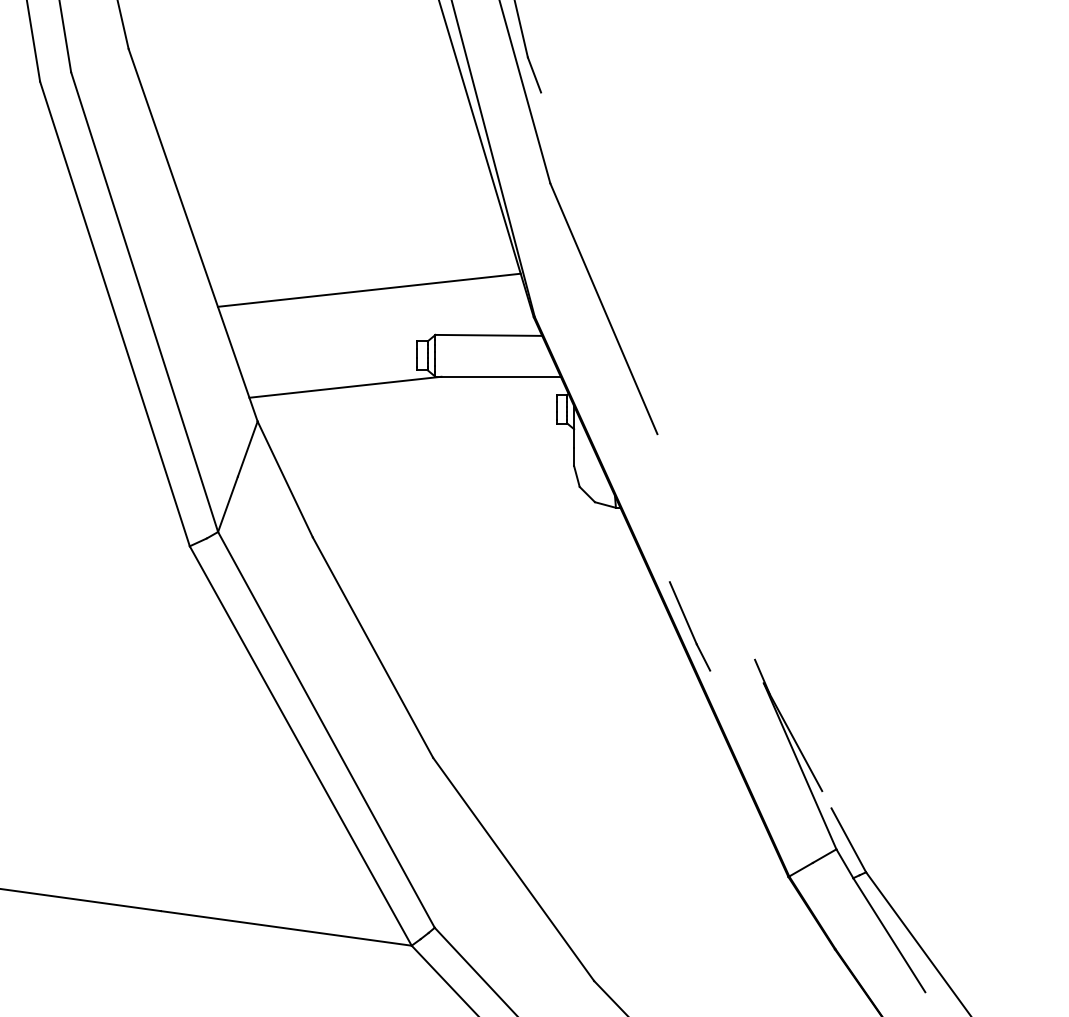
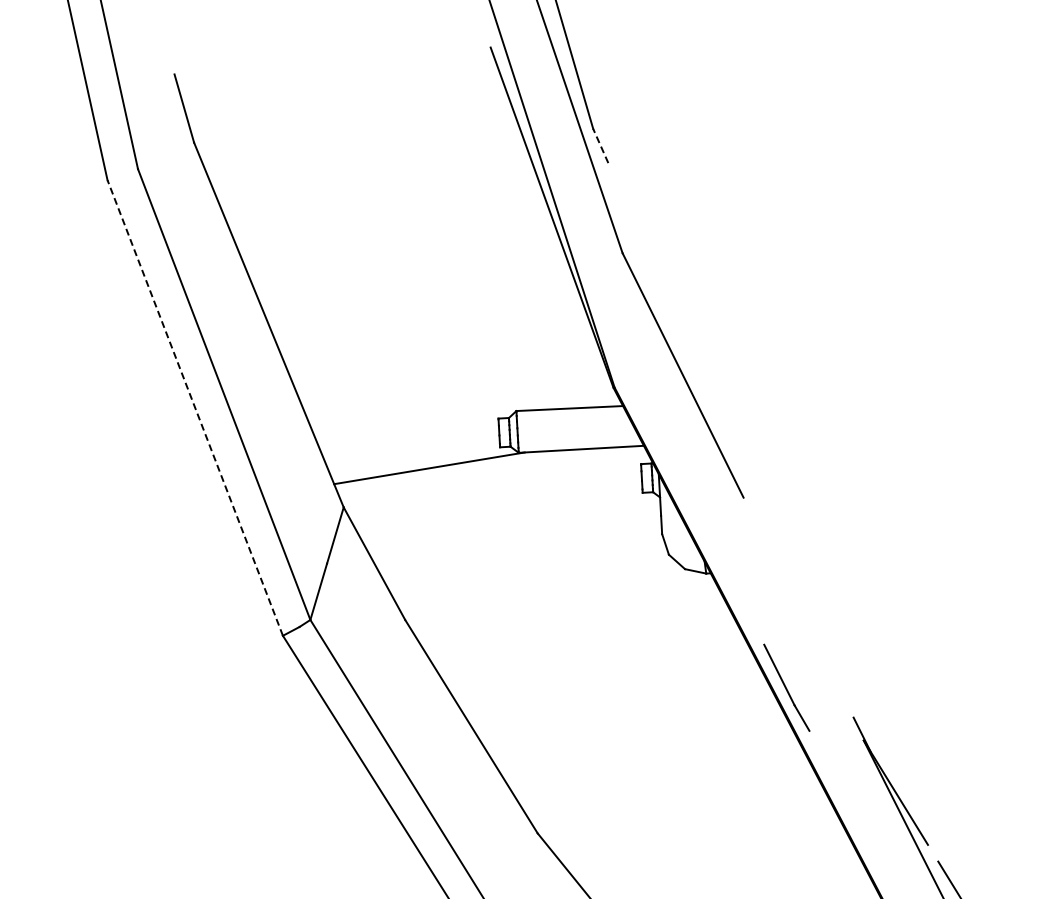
line: (534, 75) -> (600, 146), solid -> dashed
line: (368, 289) -> (447, 369), removed
line: (114, 313) -> (194, 407), solid -> dashed

